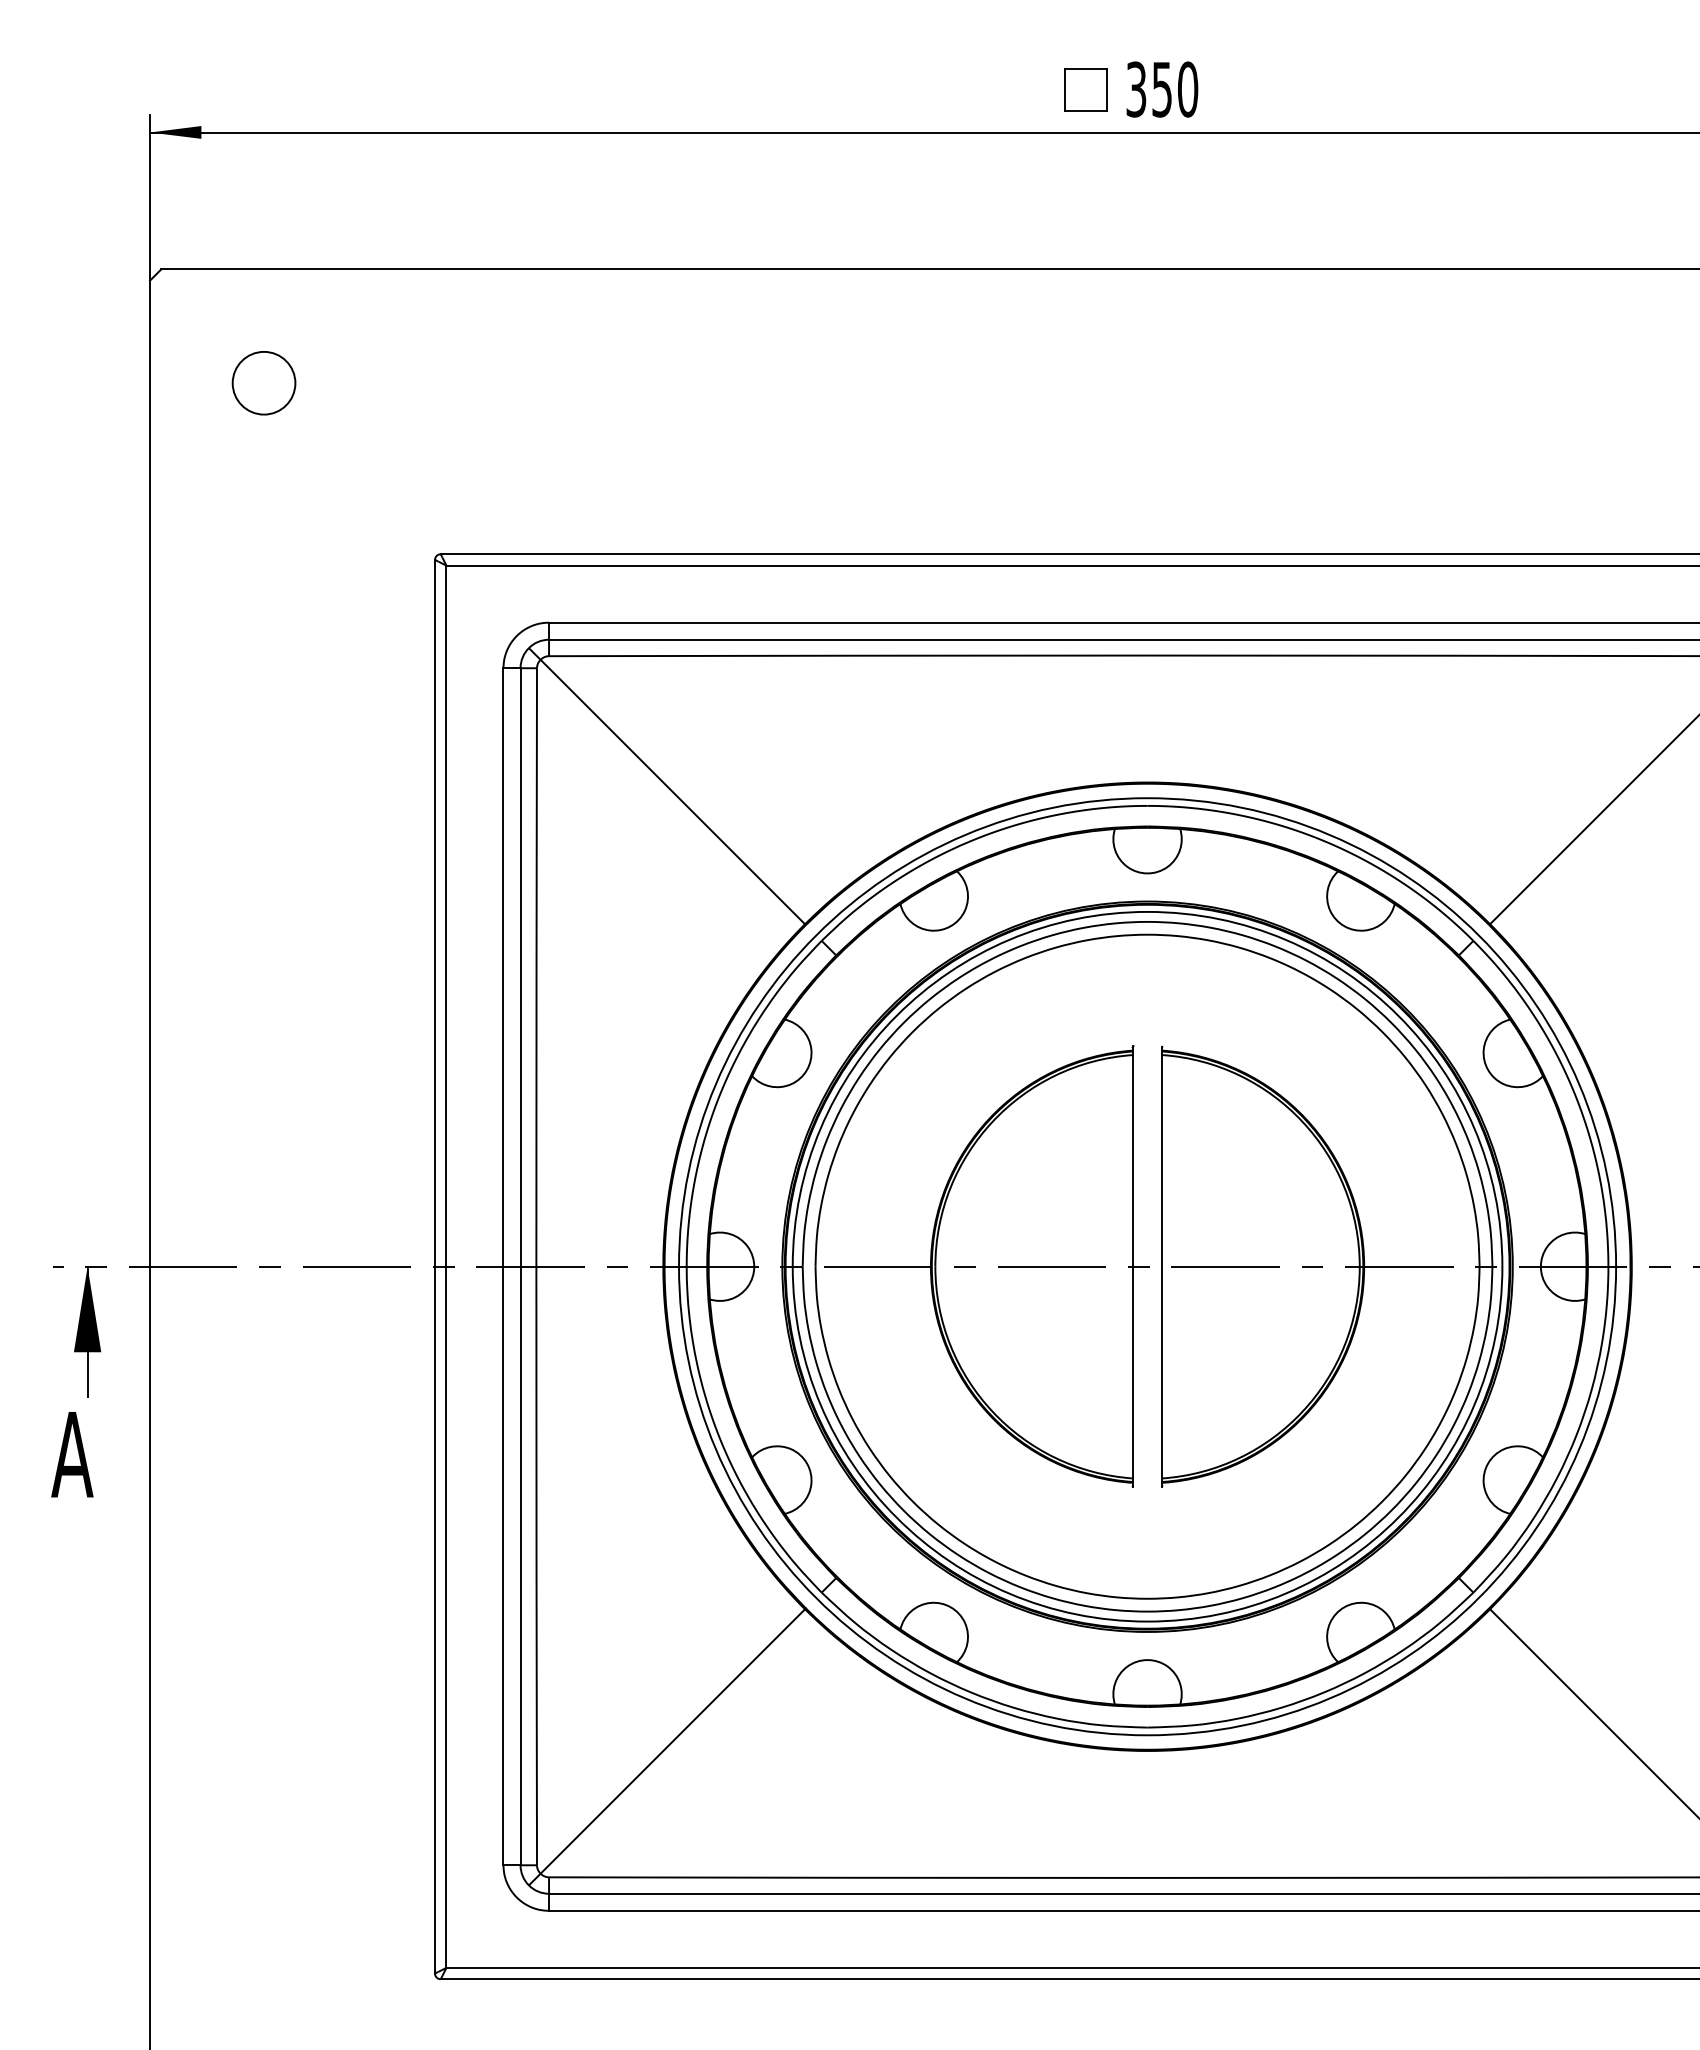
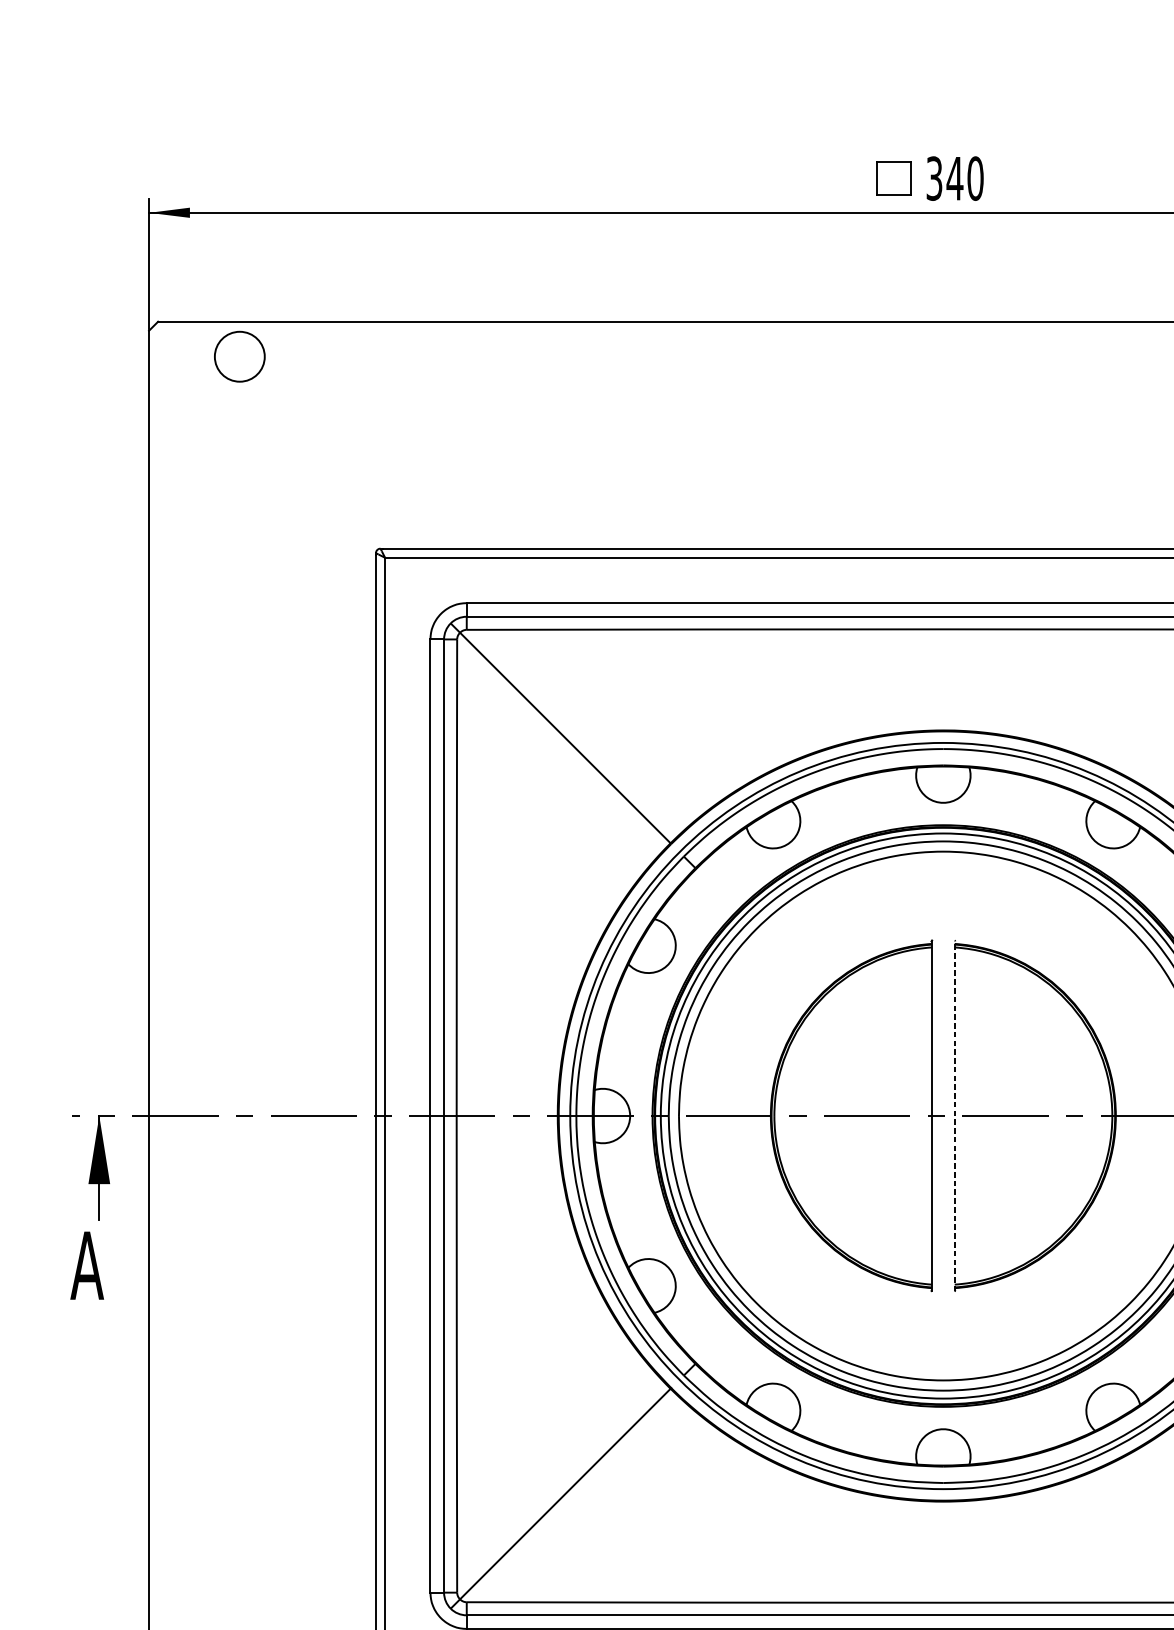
text: (1161, 89) -> (954, 178), 350 -> 340
circle: (263, 383) -> (239, 356), moved
line: (1161, 1266) -> (954, 1115), solid -> dashed

